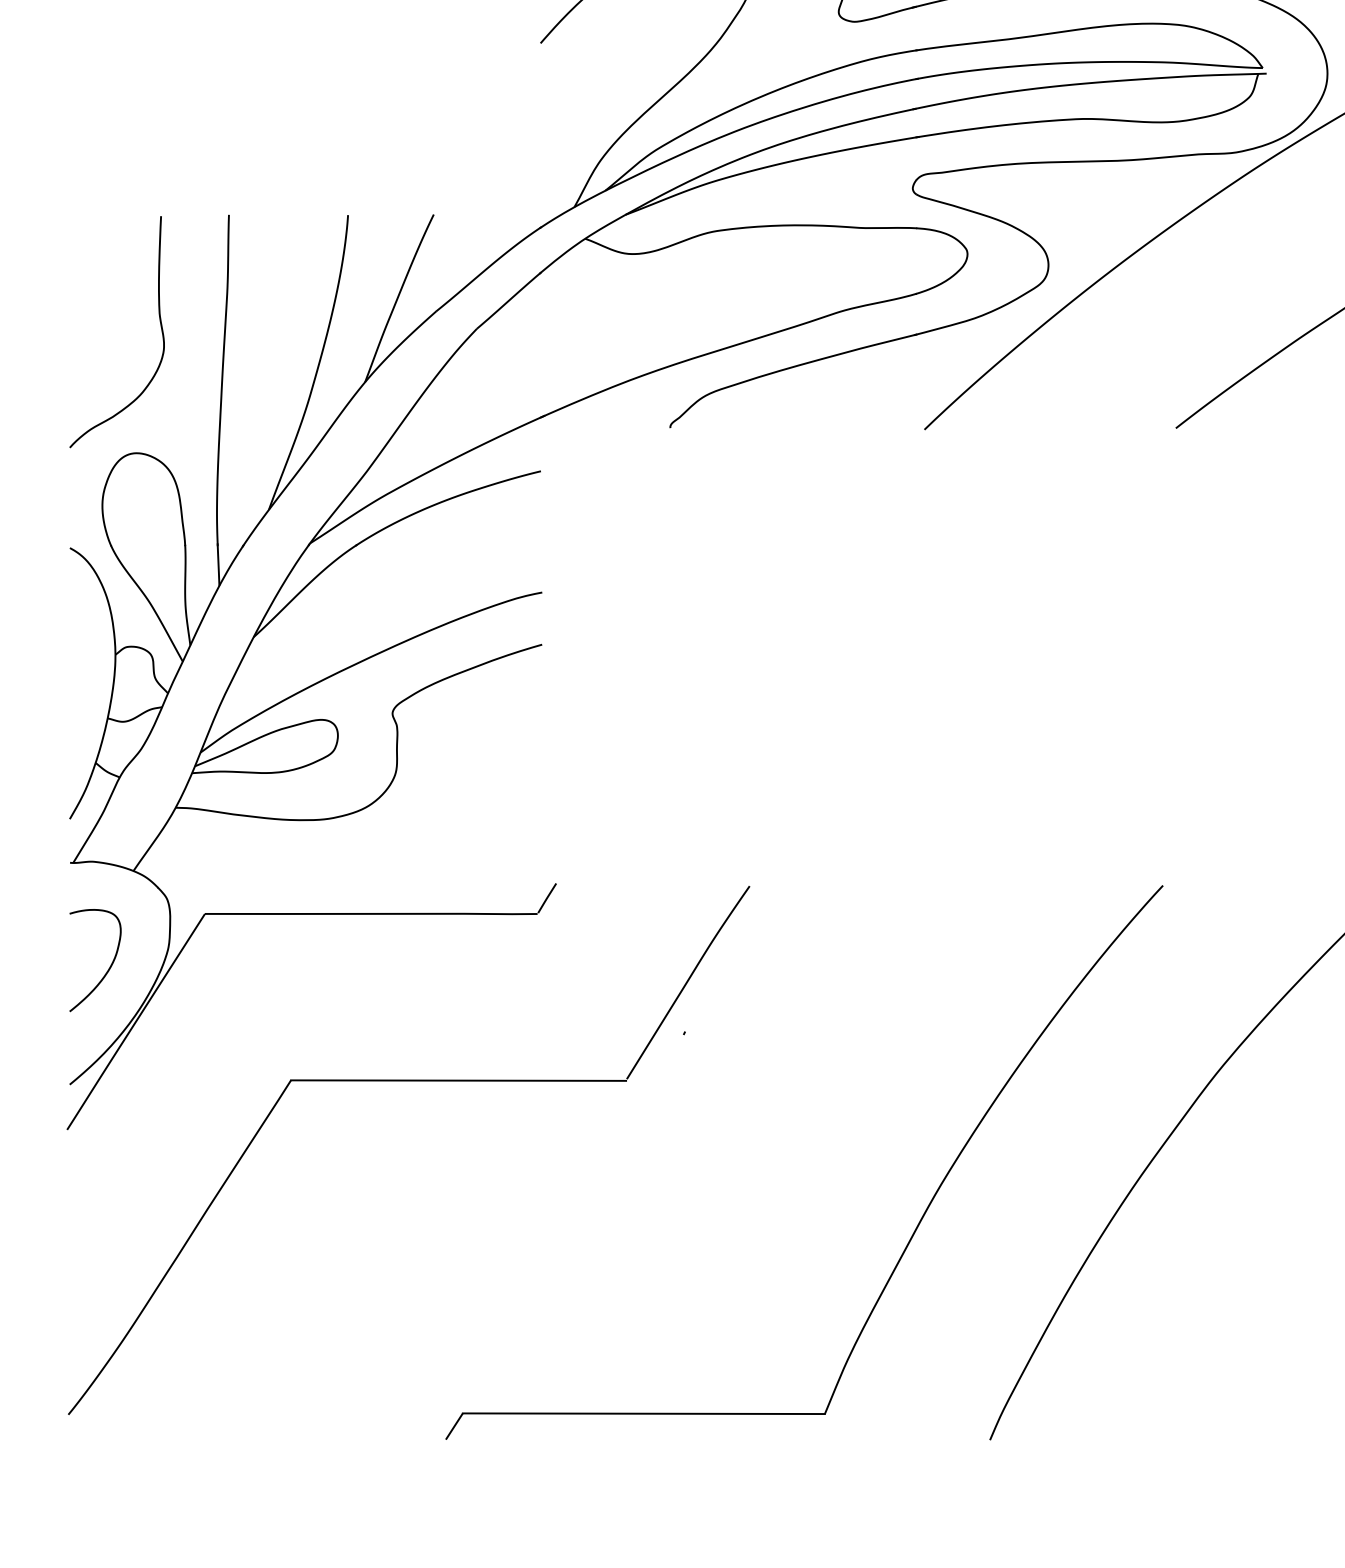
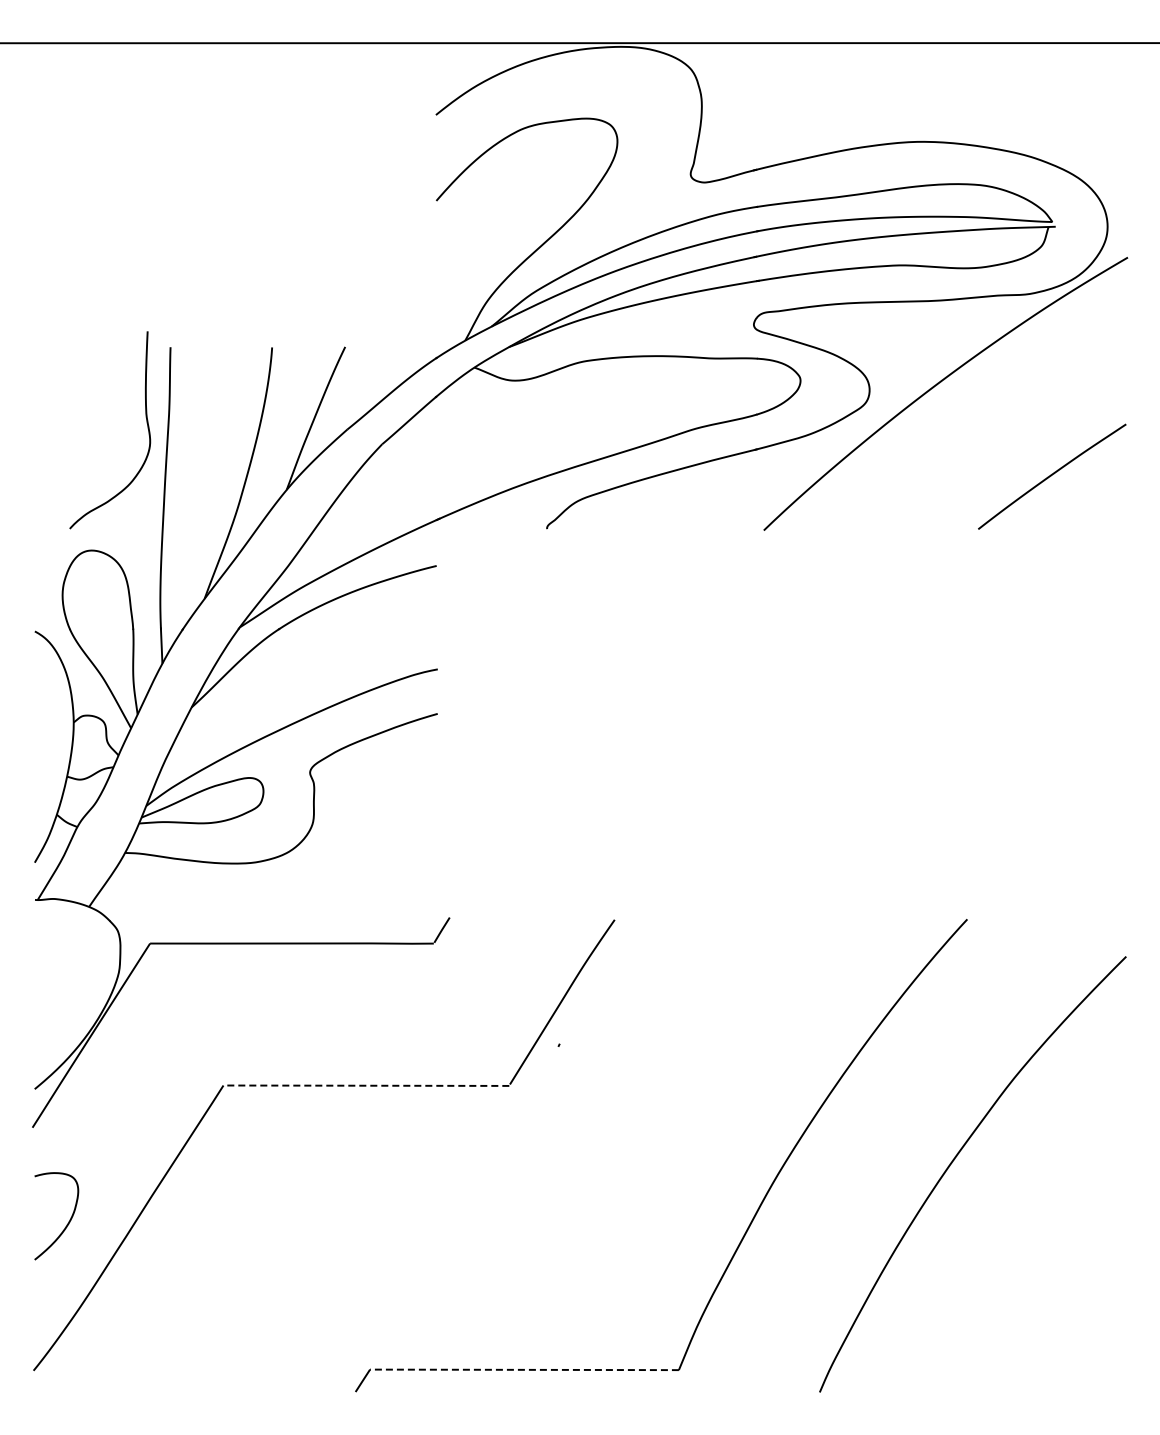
curve: (159, 324) -> (146, 423), moved
curve: (106, 970) -> (66, 1224), moved
line: (458, 1080) -> (366, 1085), solid -> dashed
line: (642, 1413) -> (523, 1369), solid -> dashed

